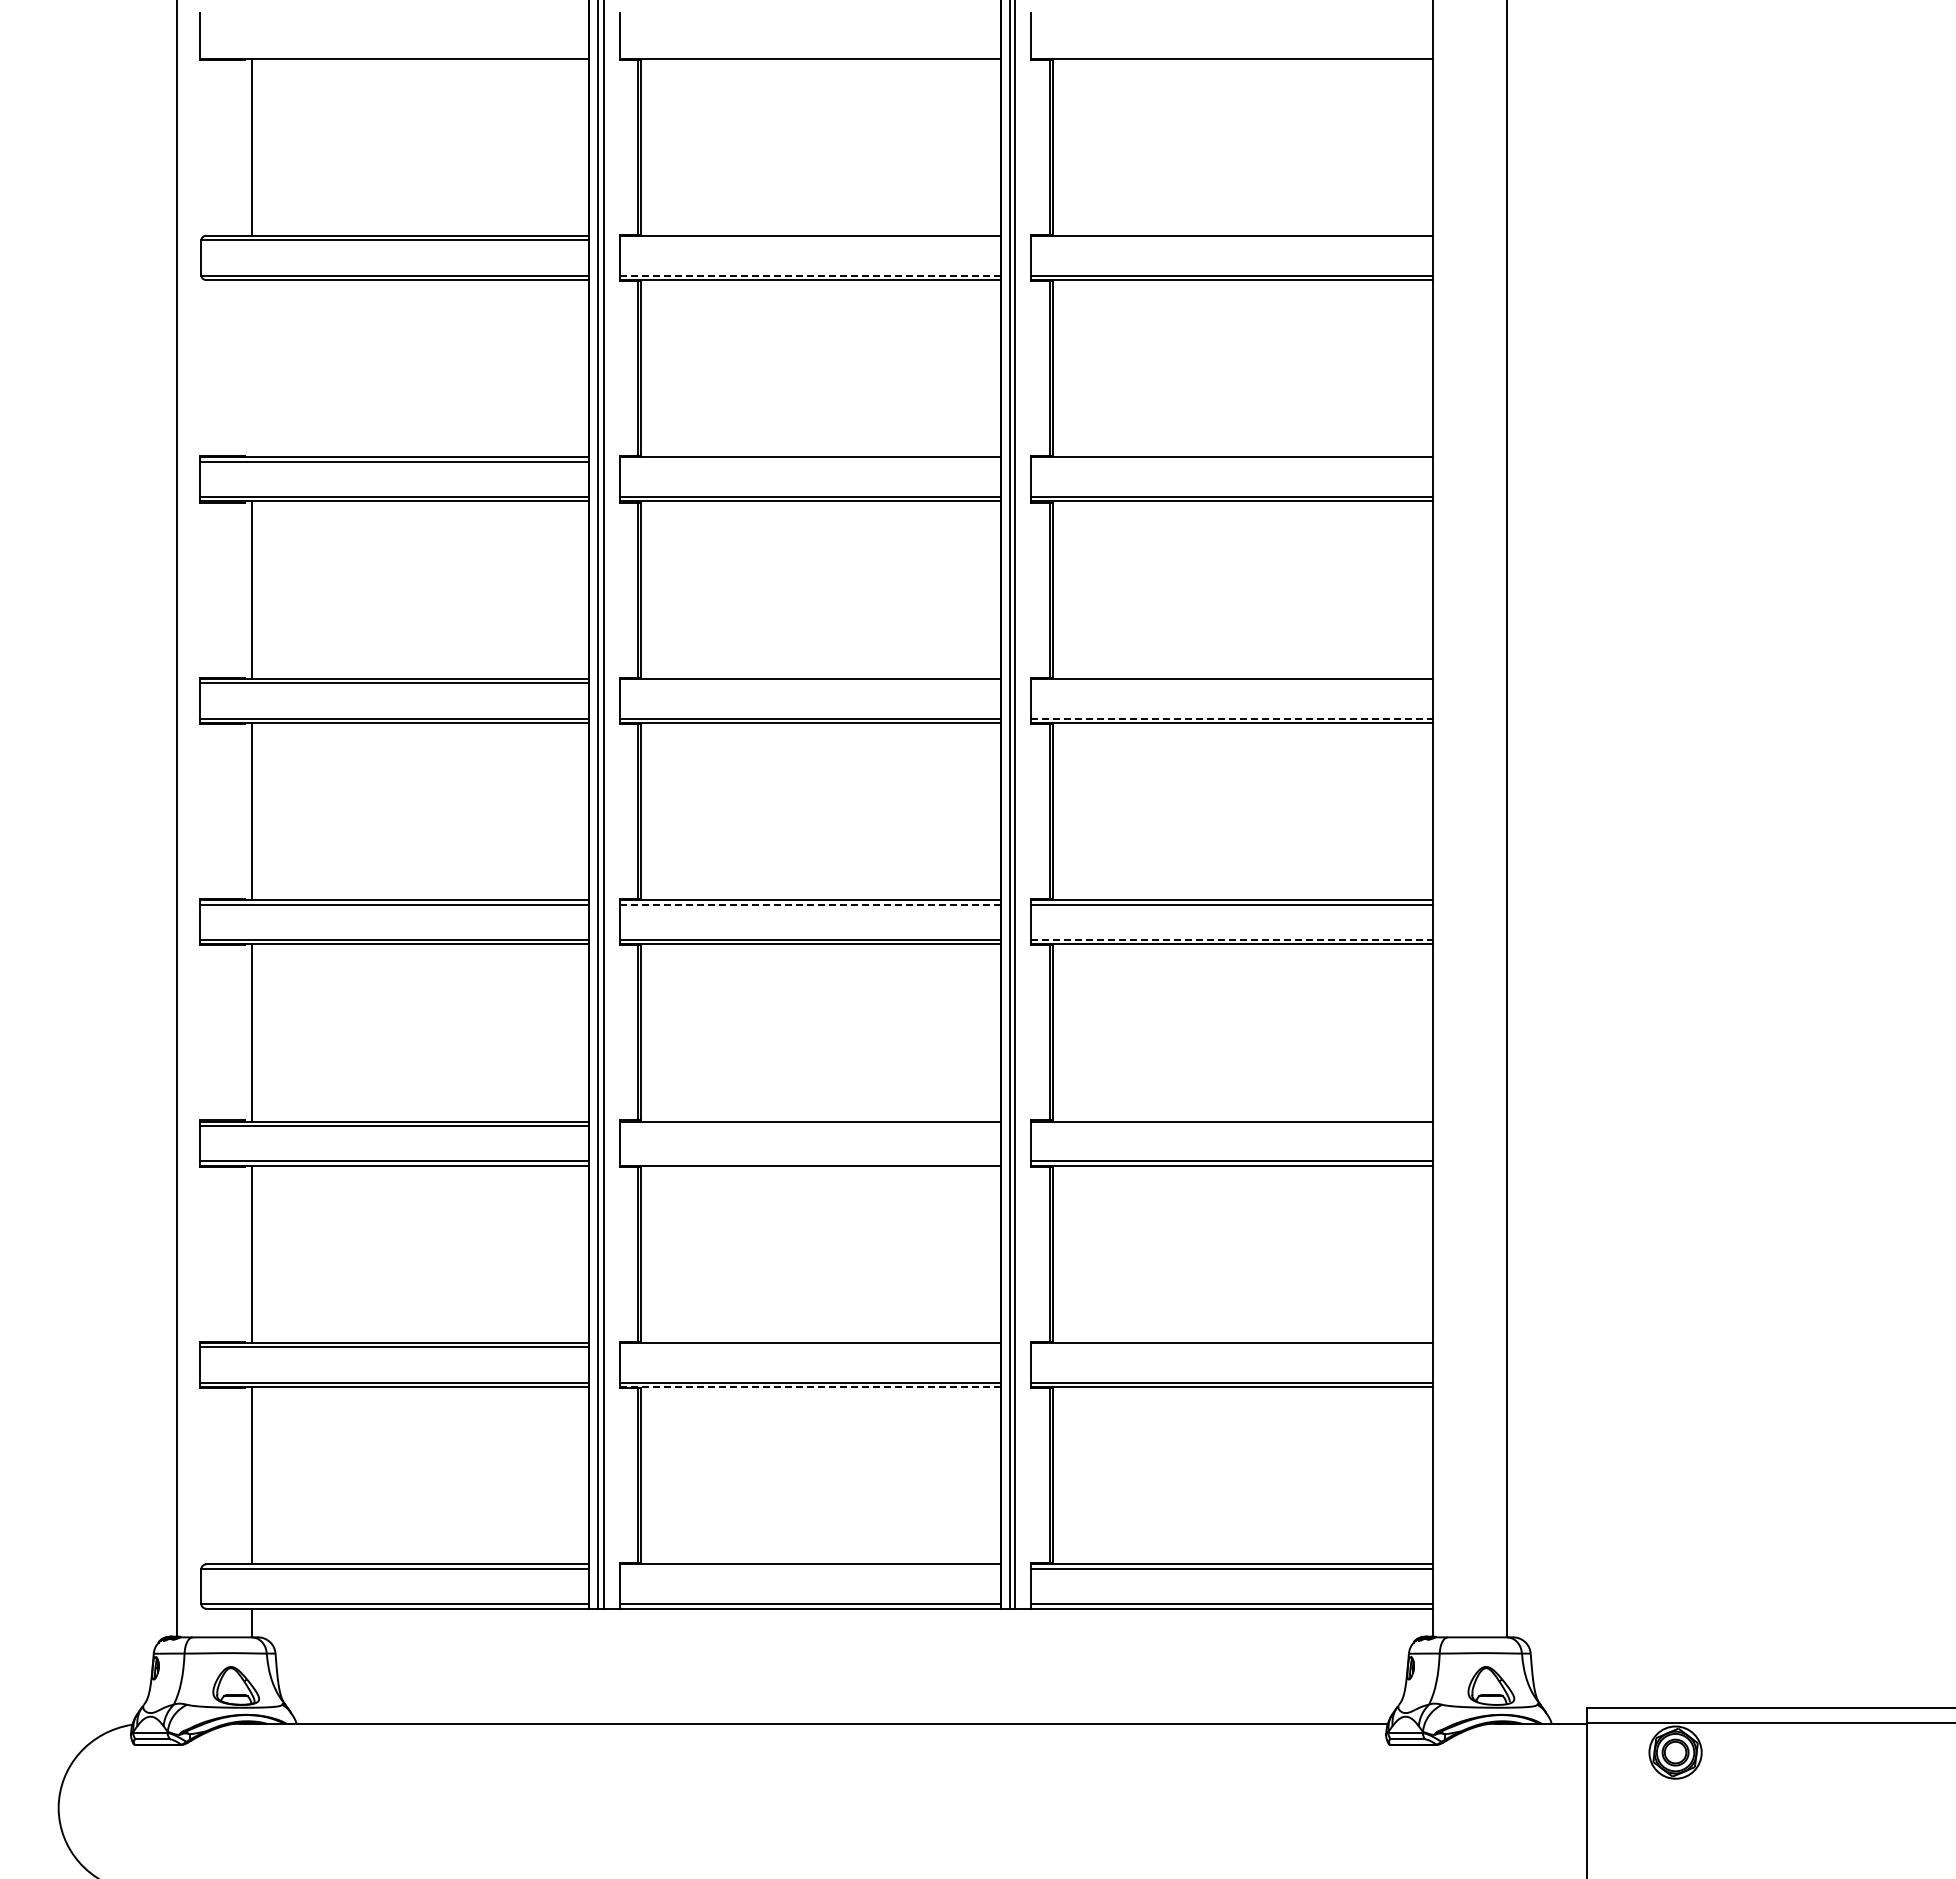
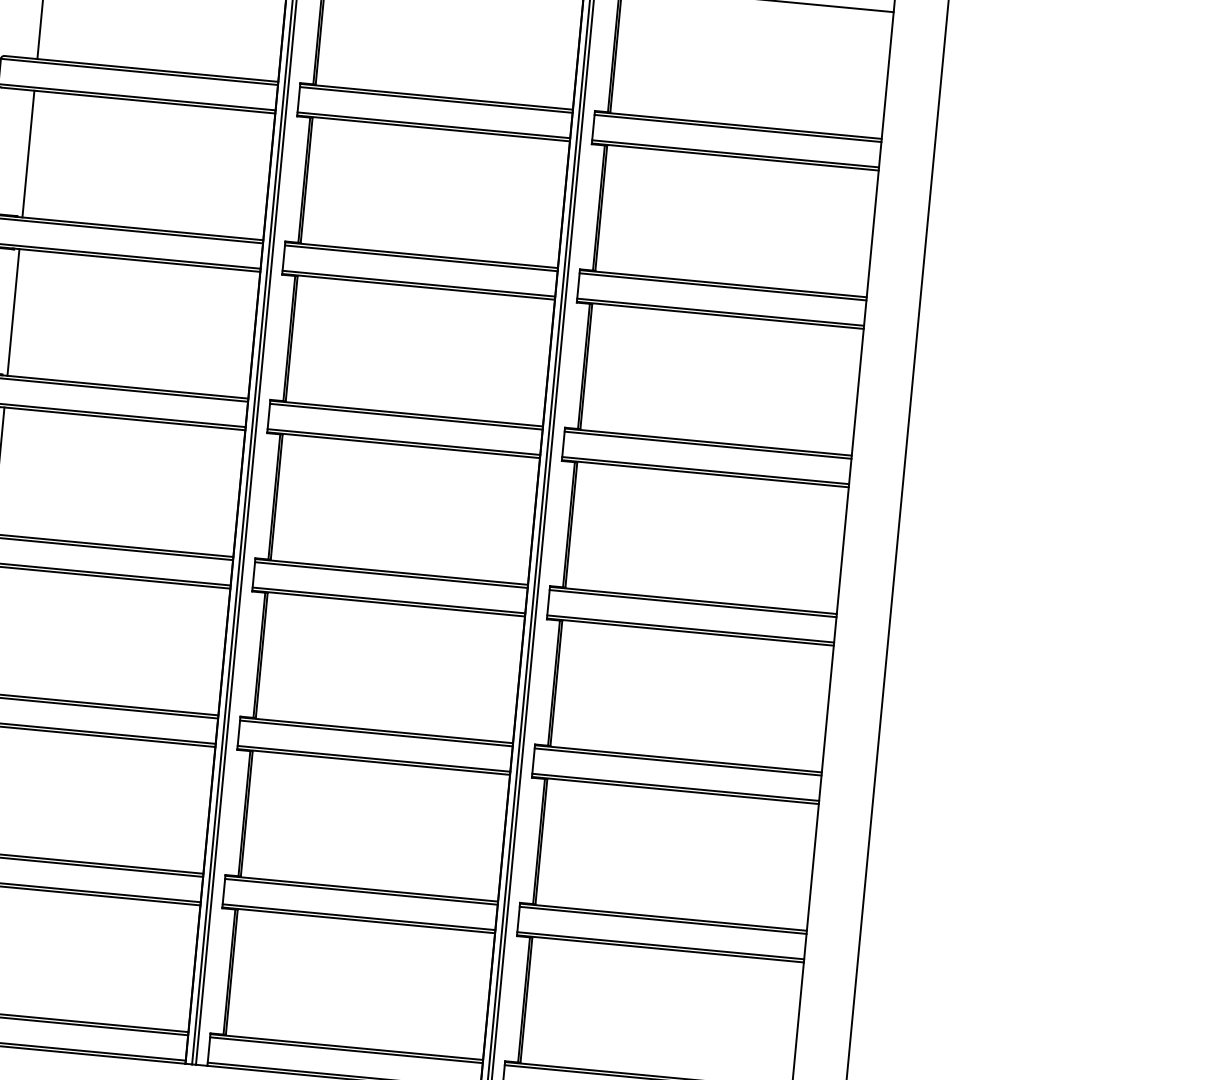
line: (809, 240) -> (435, 100), added
line: (1231, 240) -> (737, 128), added
line: (810, 275) -> (434, 125), dashed -> solid
line: (251, 368) -> (28, 153), added
line: (809, 461) -> (420, 258), added
line: (1231, 461) -> (722, 286), added
line: (809, 683) -> (405, 416), added
line: (1231, 683) -> (707, 445), added
line: (1232, 718) -> (706, 470), dashed -> solid
line: (810, 904) -> (391, 575), dashed -> solid
line: (1232, 939) -> (691, 628), dashed -> solid
line: (809, 1125) -> (375, 733), added
line: (1231, 1125) -> (677, 761), added
line: (809, 1161) -> (373, 758), added
line: (809, 1347) -> (360, 891), added
line: (1231, 1347) -> (662, 920), added
line: (810, 1387) -> (358, 920), dashed -> solid
line: (809, 1568) -> (346, 1049), added

